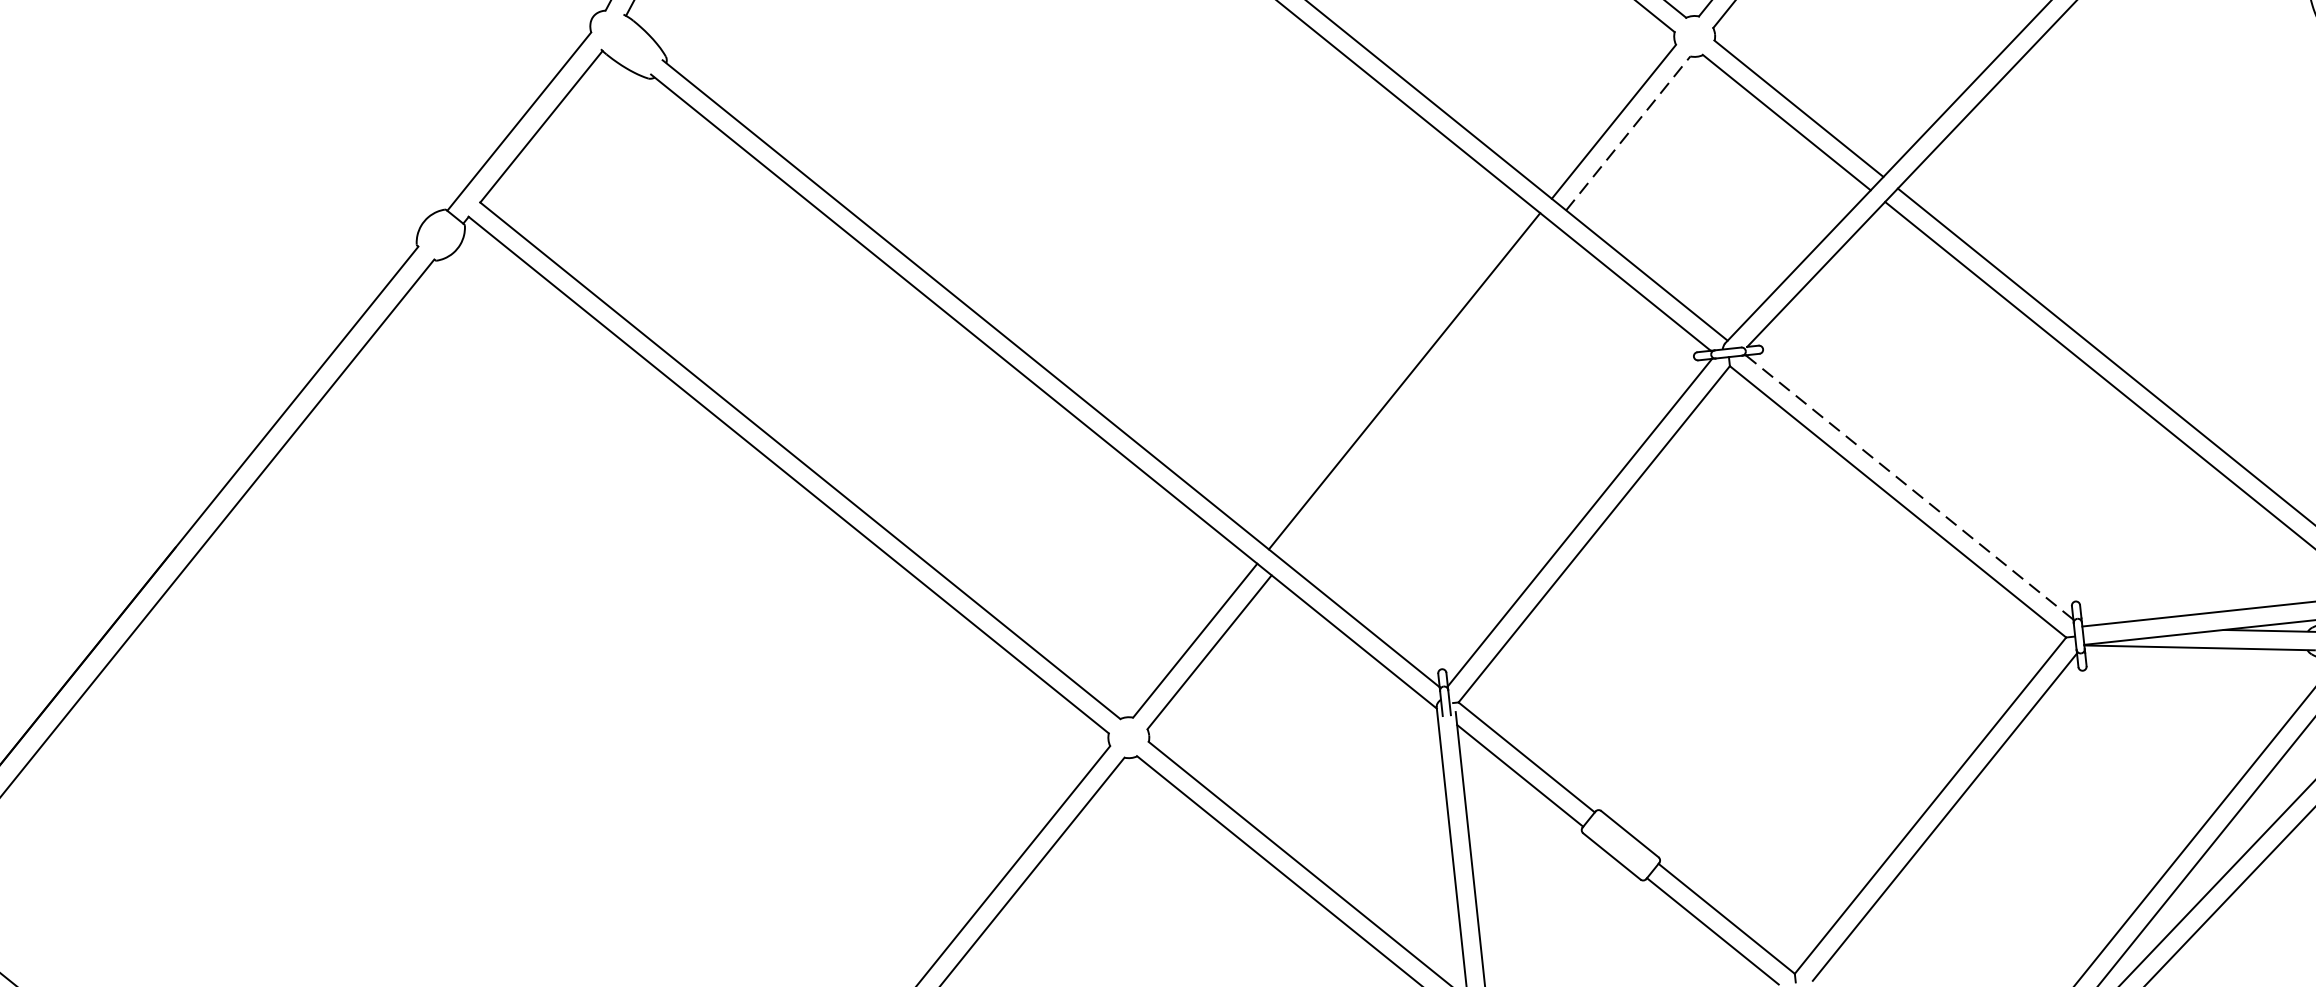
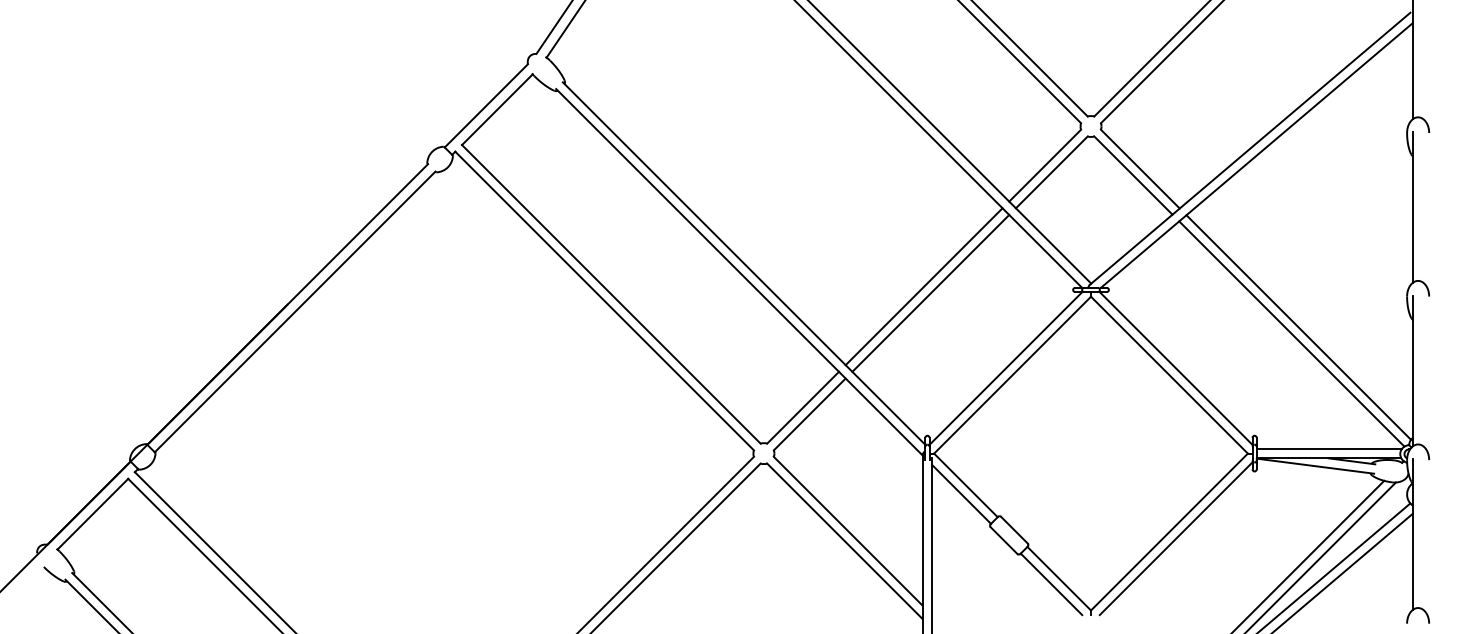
line: (1627, 133) -> (1051, 172), dashed -> solid
line: (1418, 391) -> (930, 292), added
line: (1910, 487) -> (1176, 368), dashed -> solid

